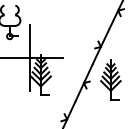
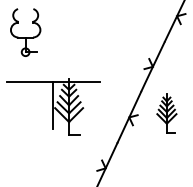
line: (29, 40) -> (53, 58), removed
part: (110, 79) -> (166, 112), size x0.7

